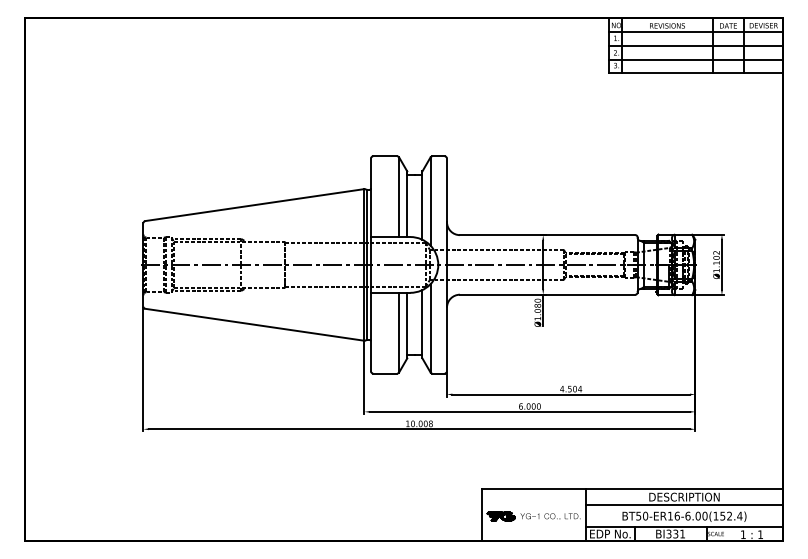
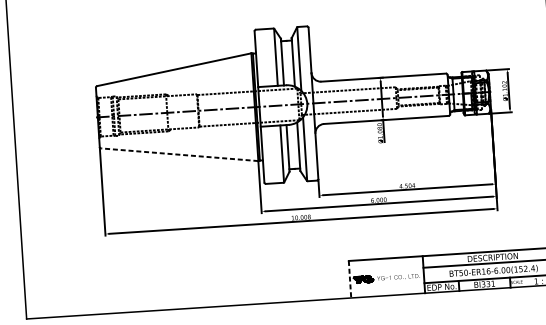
line: (254, 324) -> (179, 154), solid -> dashed
line: (482, 515) -> (350, 279), solid -> dashed

